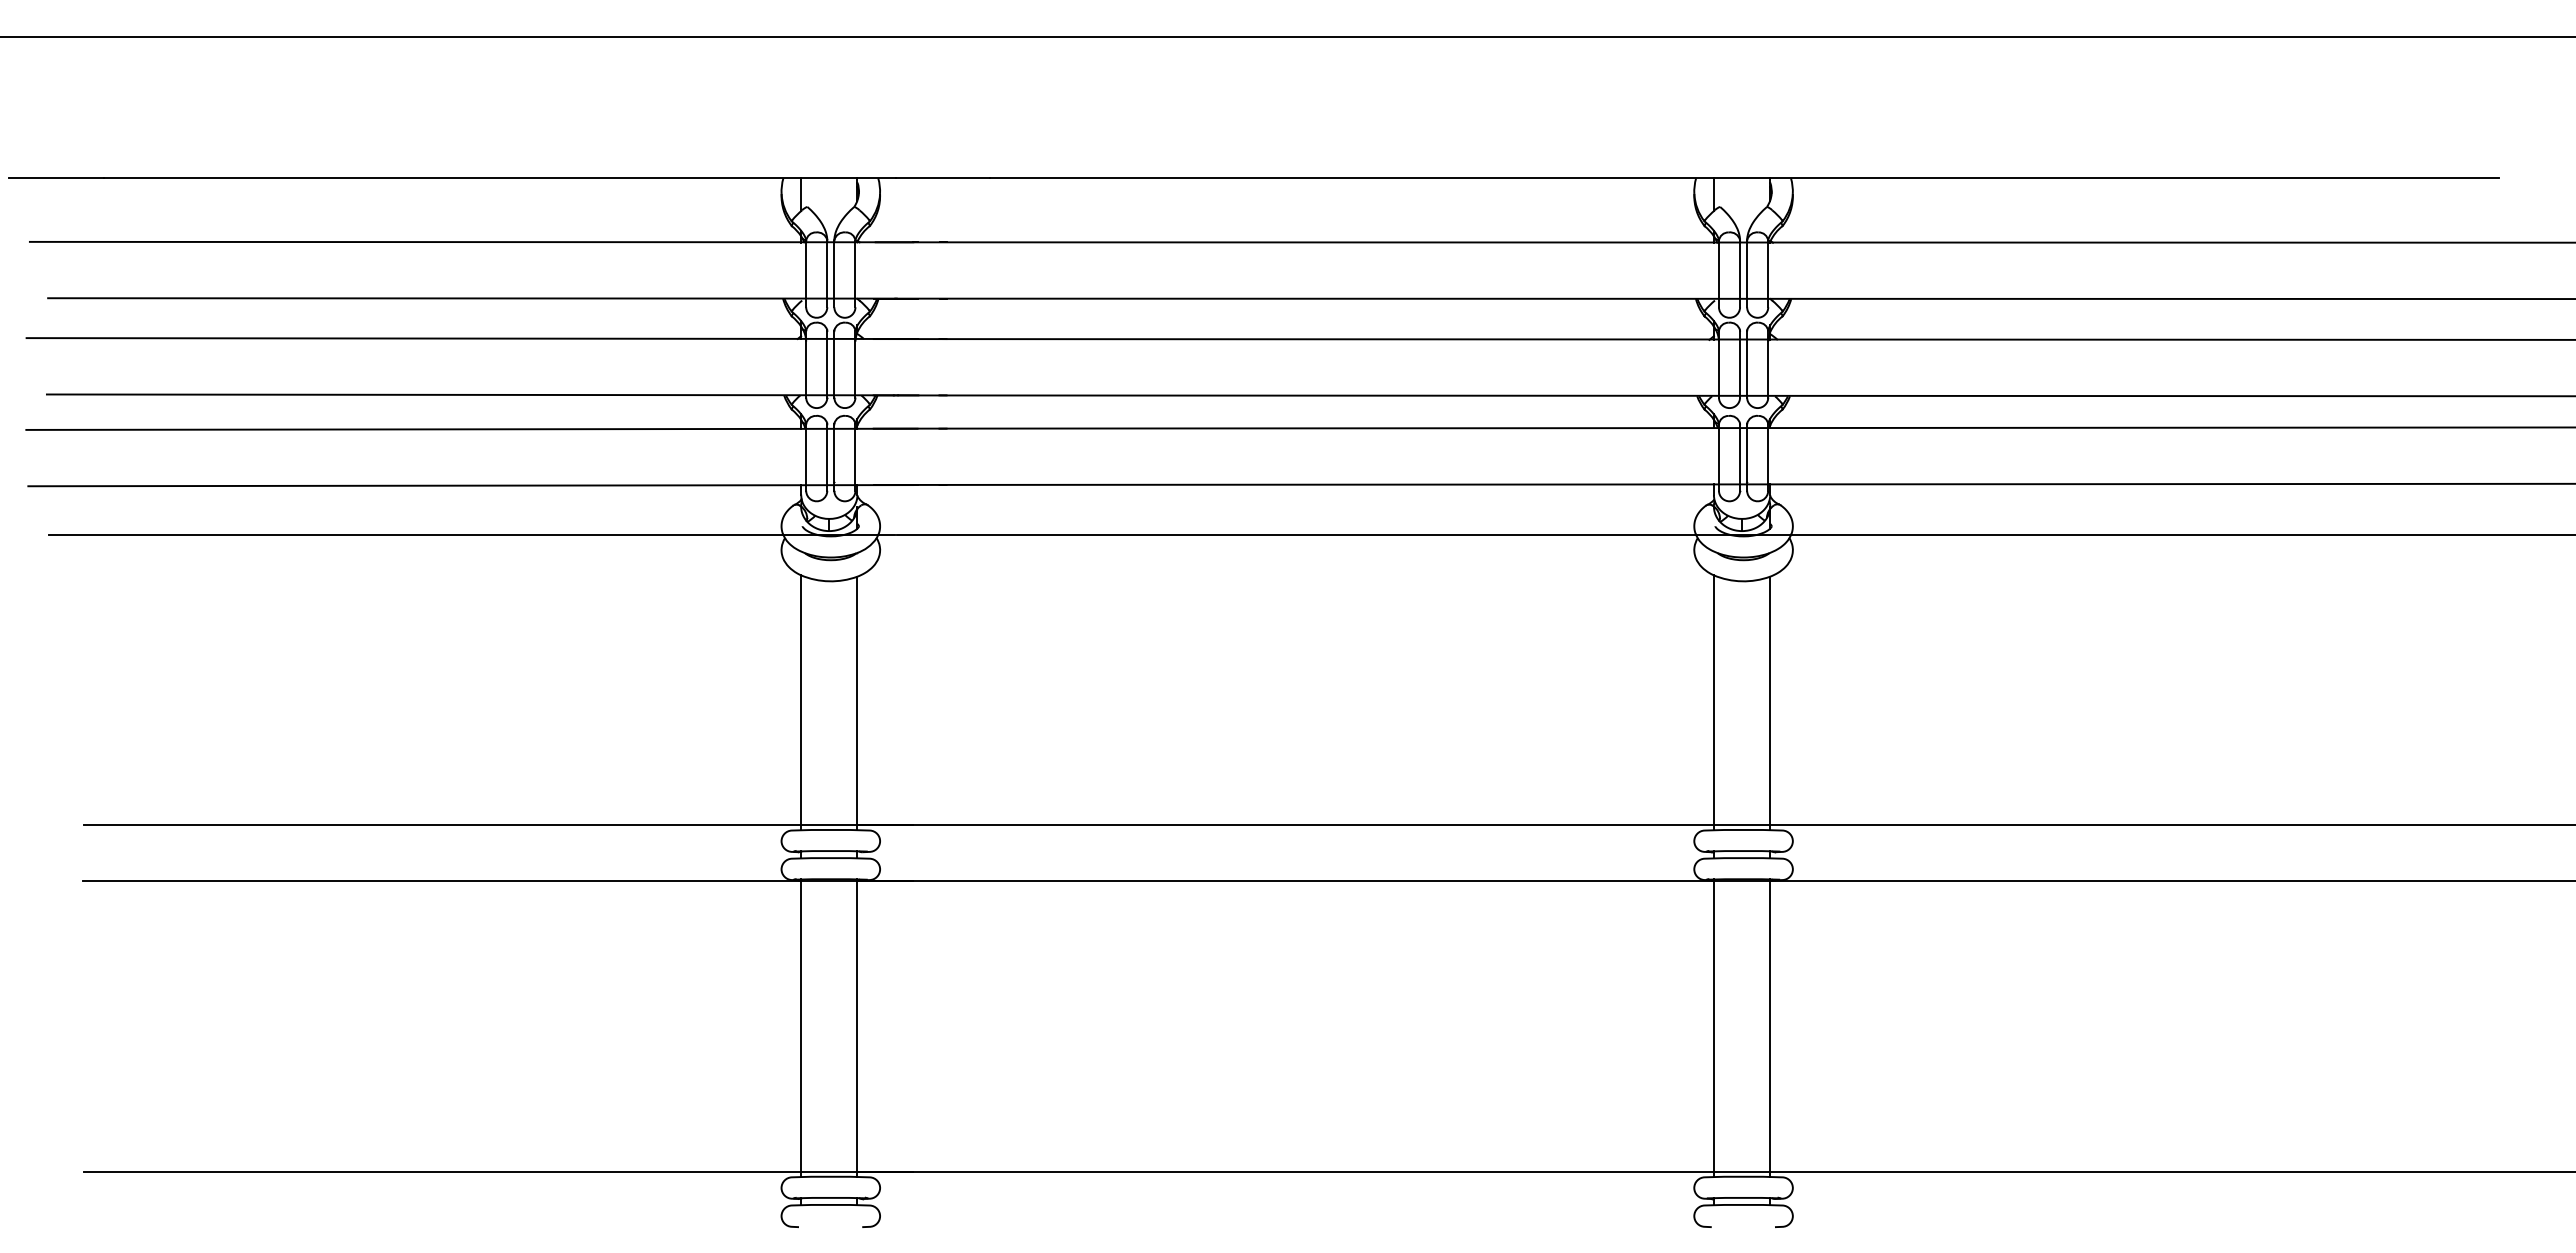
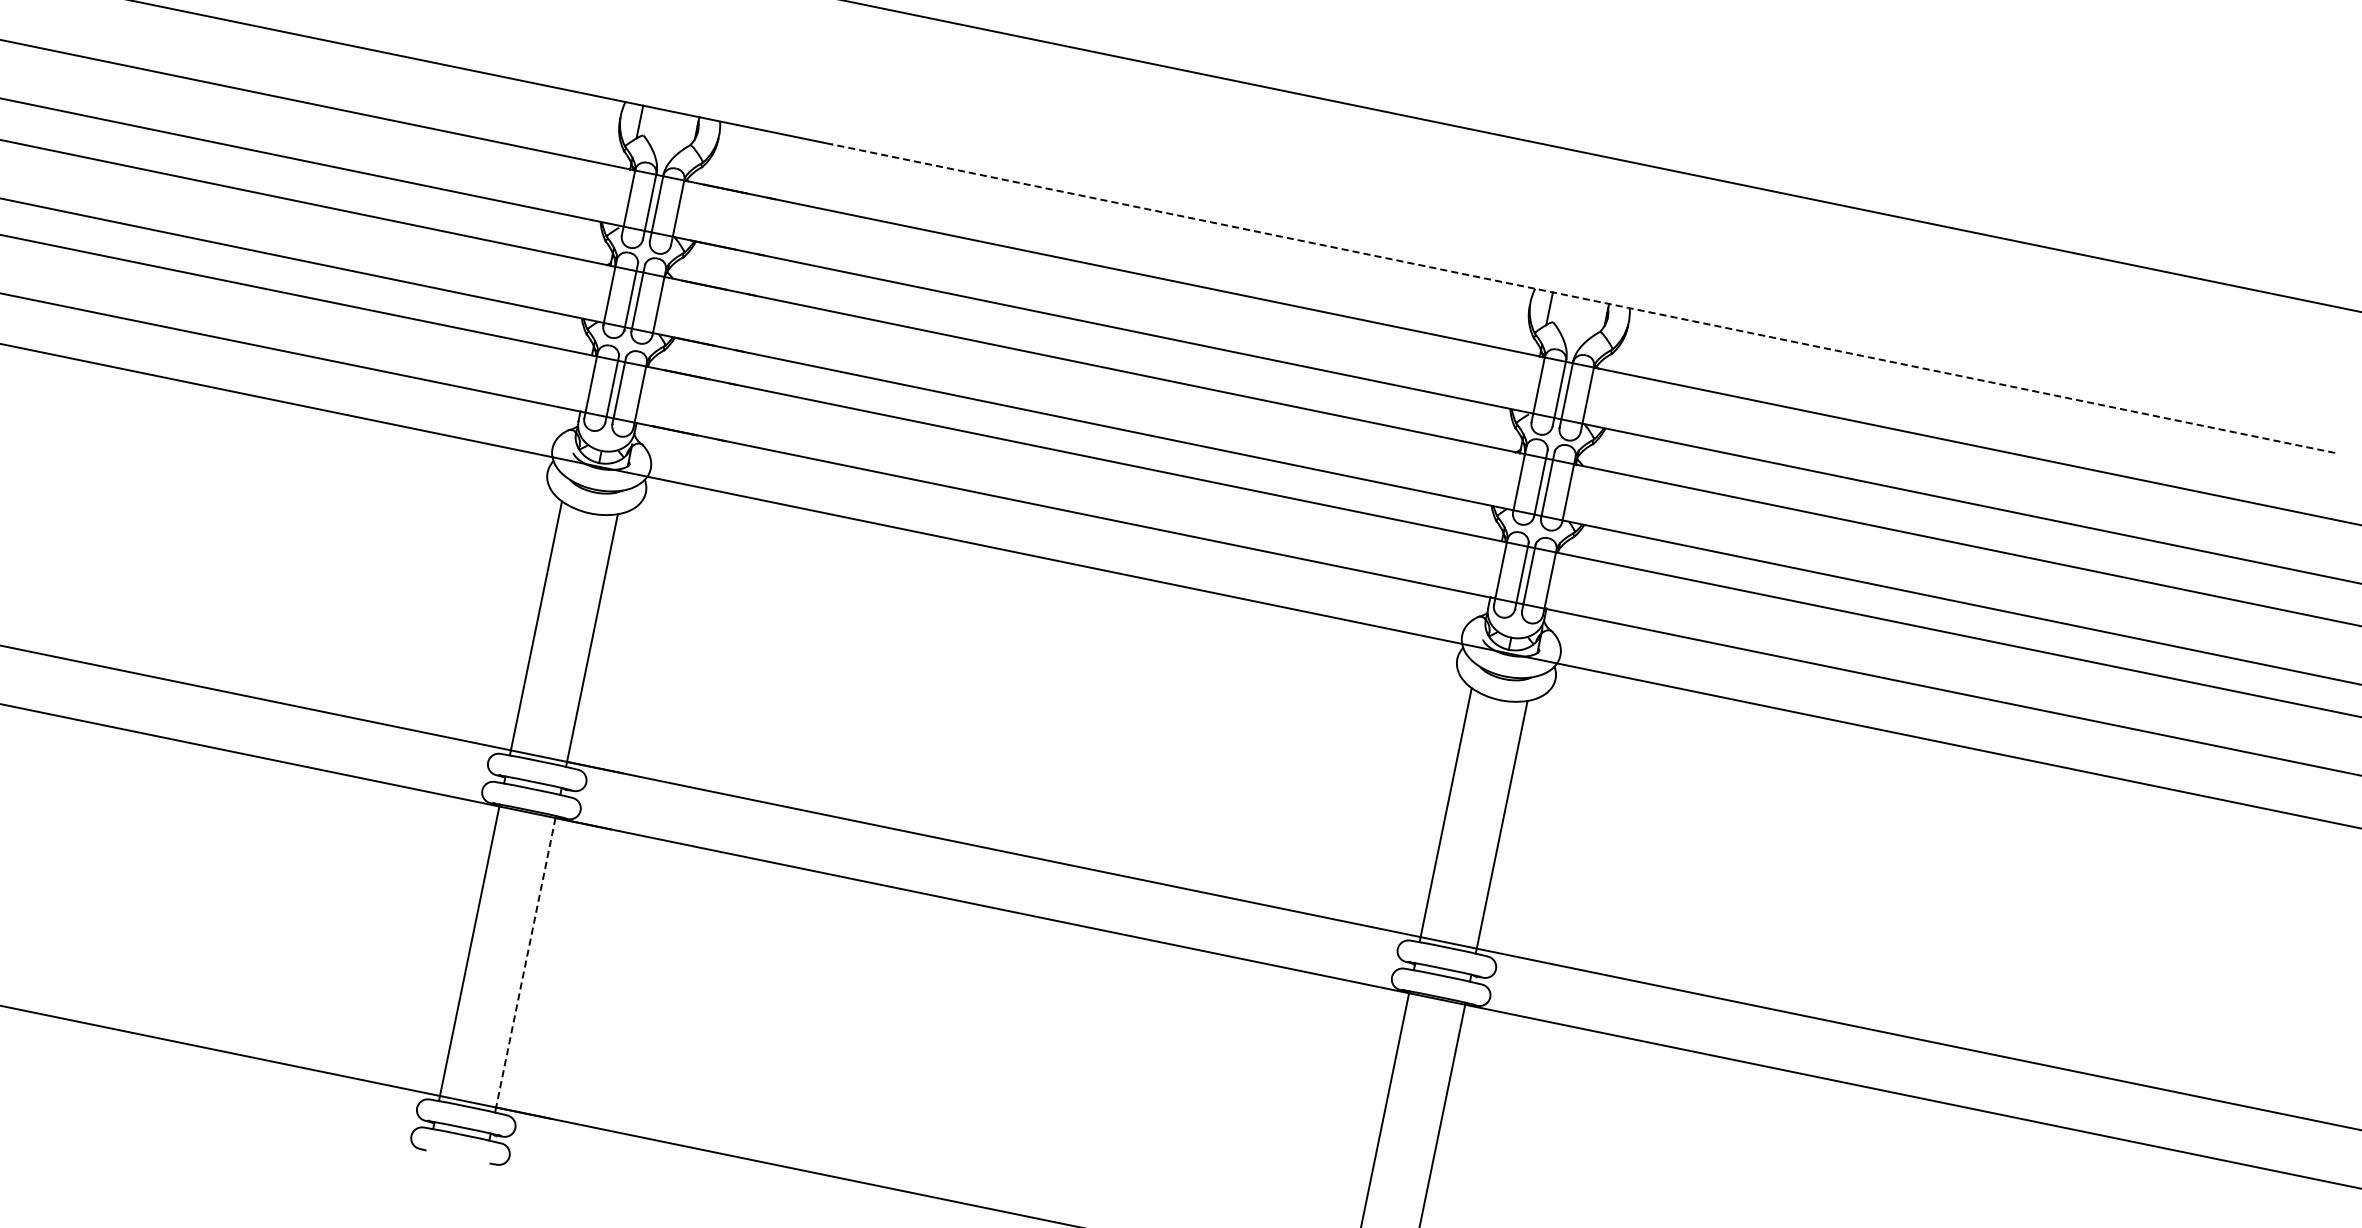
line: (1744, 178) -> (1583, 298), solid -> dashed
line: (857, 1027) -> (525, 963), solid -> dashed

